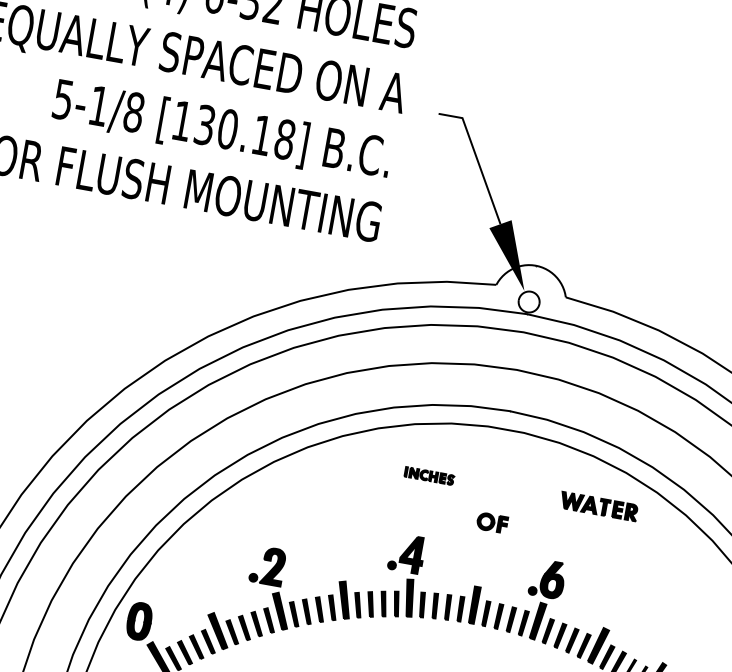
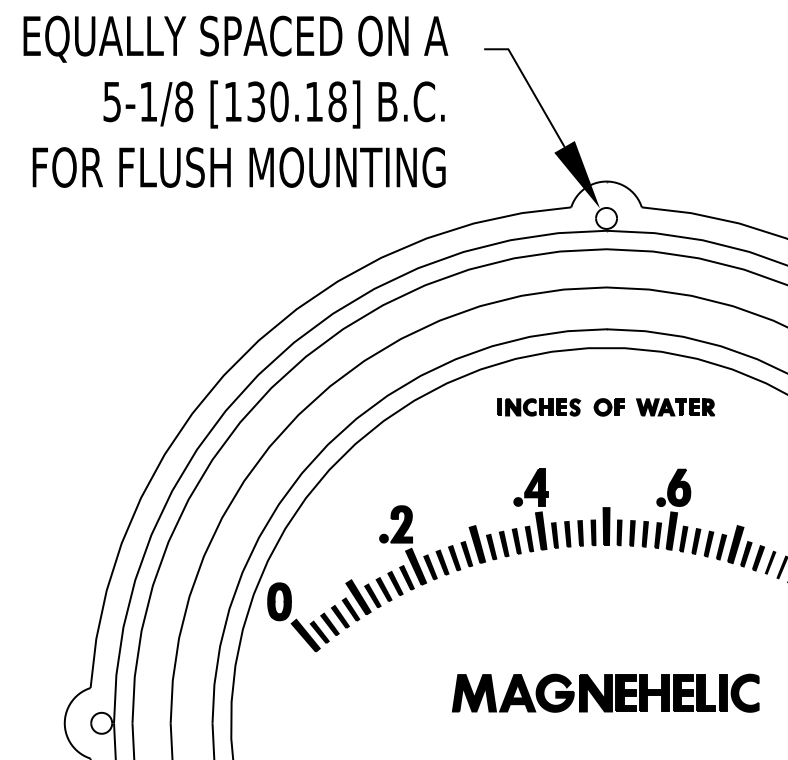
part: (429, 476) -> (539, 407), size x1.67
part: (598, 506) -> (675, 407), moved
part: (491, 522) -> (608, 407), moved

